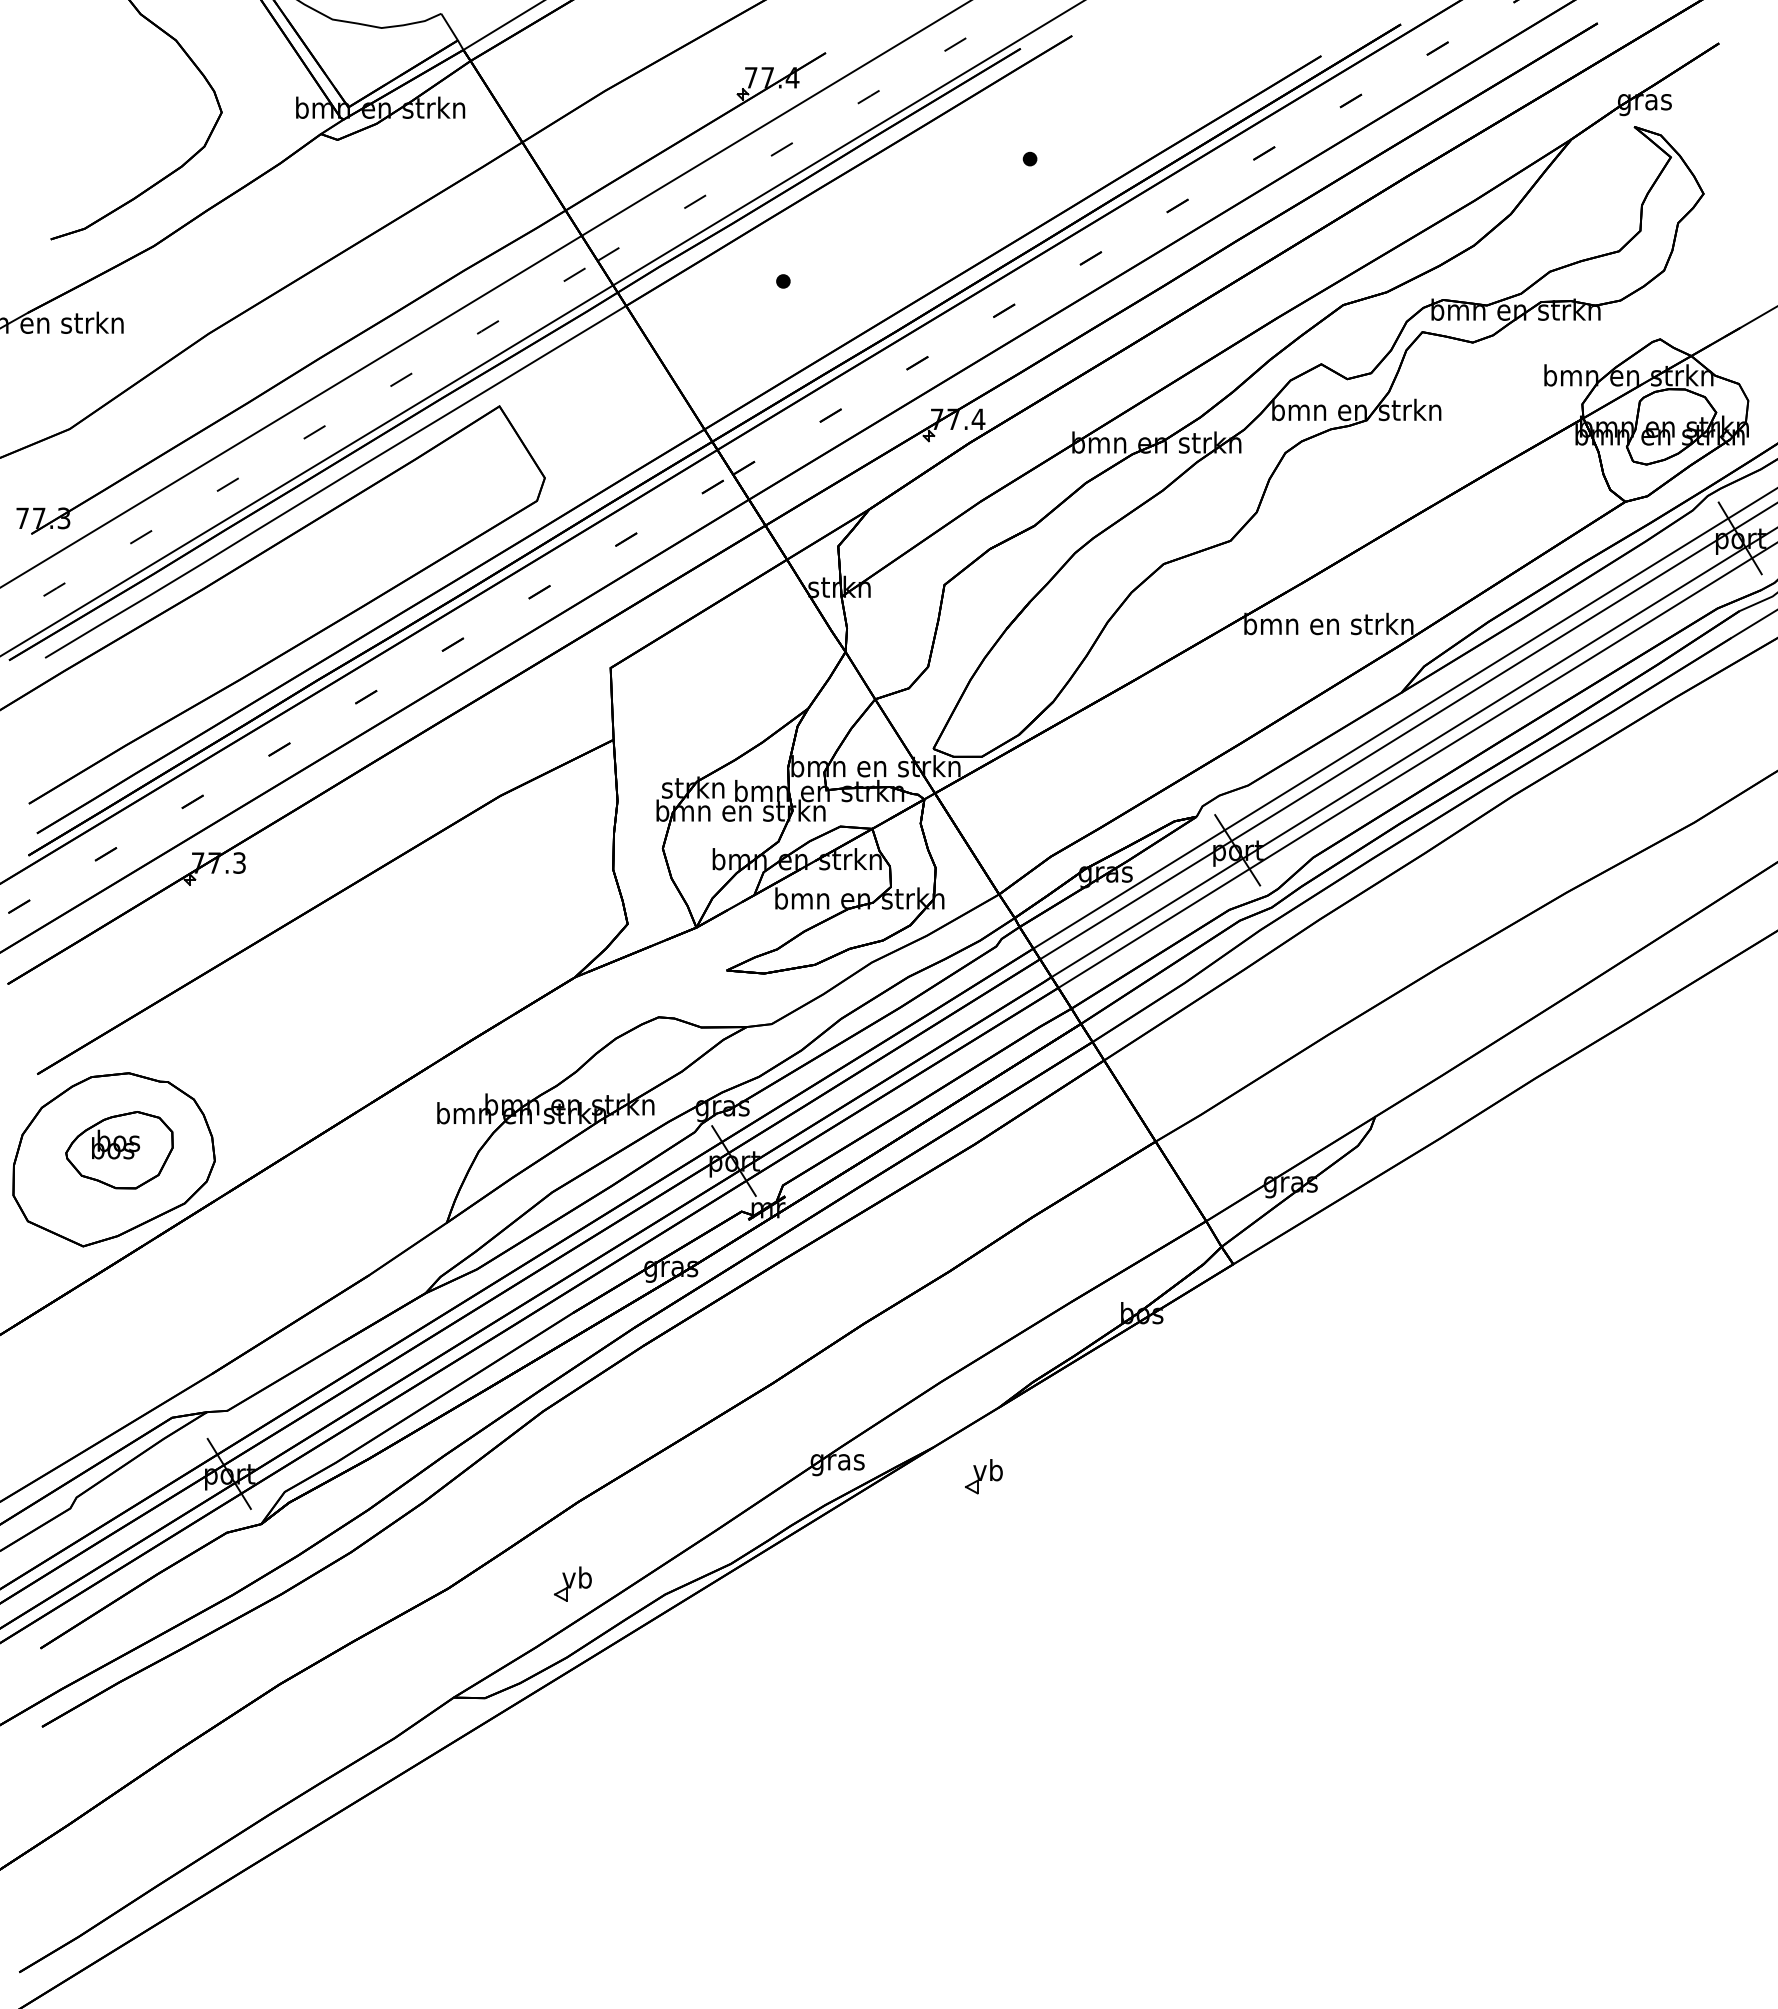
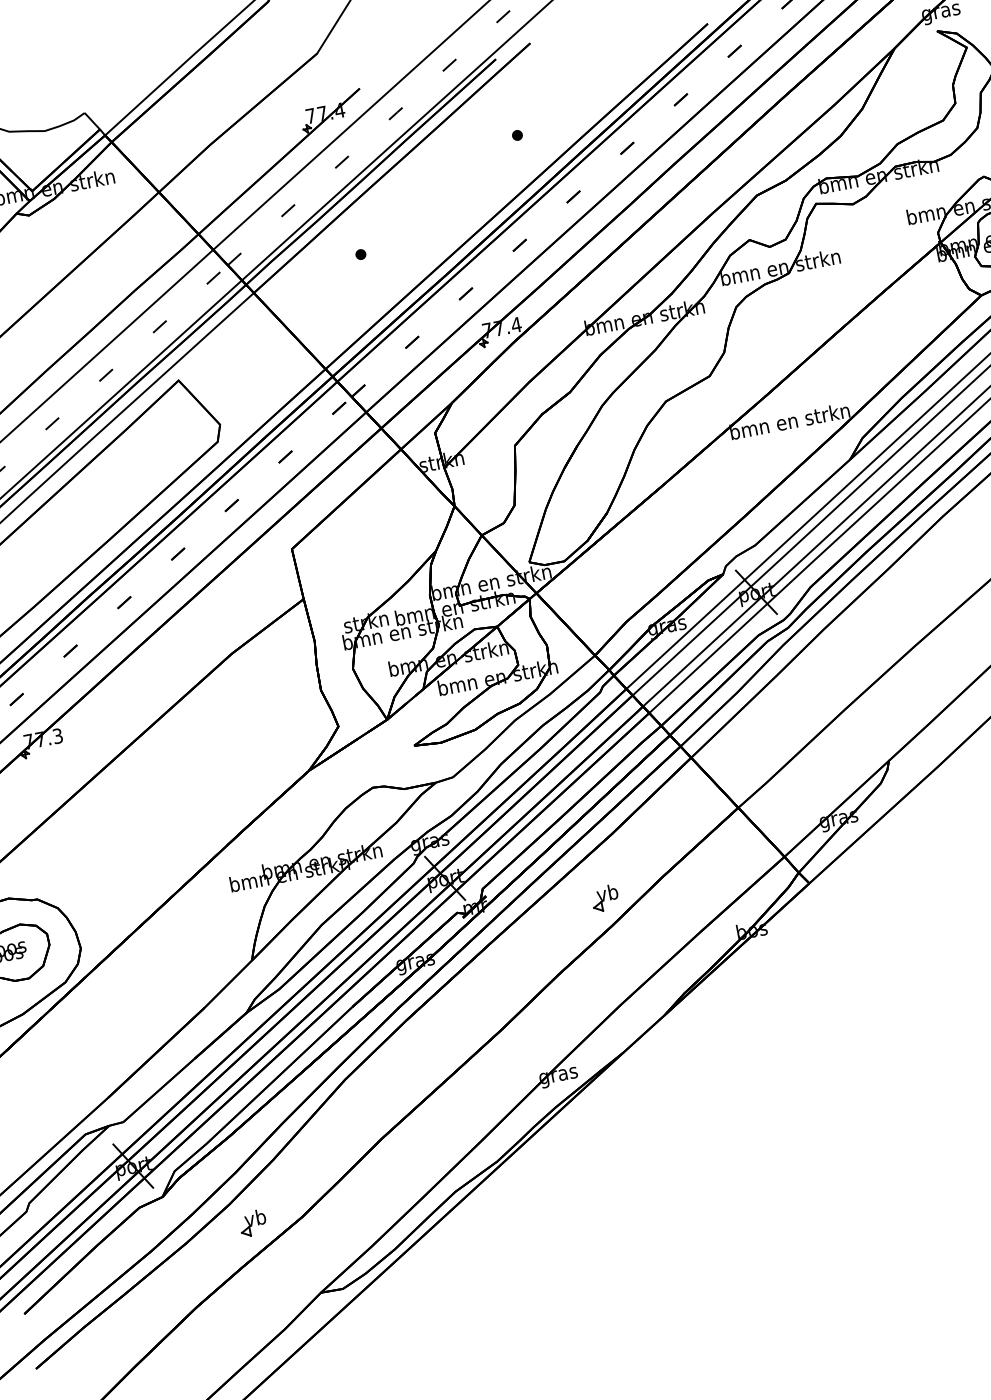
part: (983, 1476) -> (604, 898), moved
part: (572, 1583) -> (252, 1222), moved

